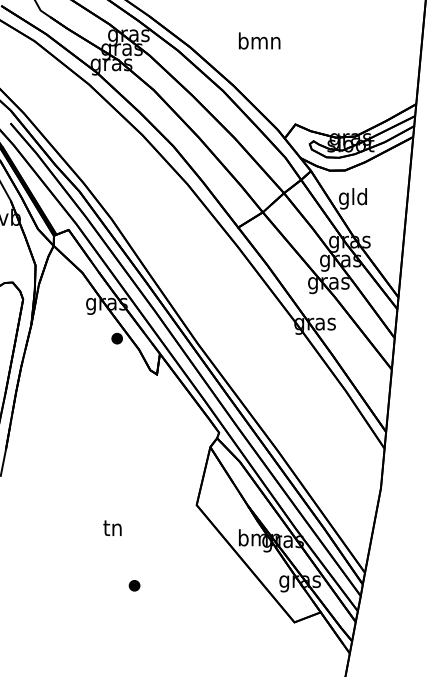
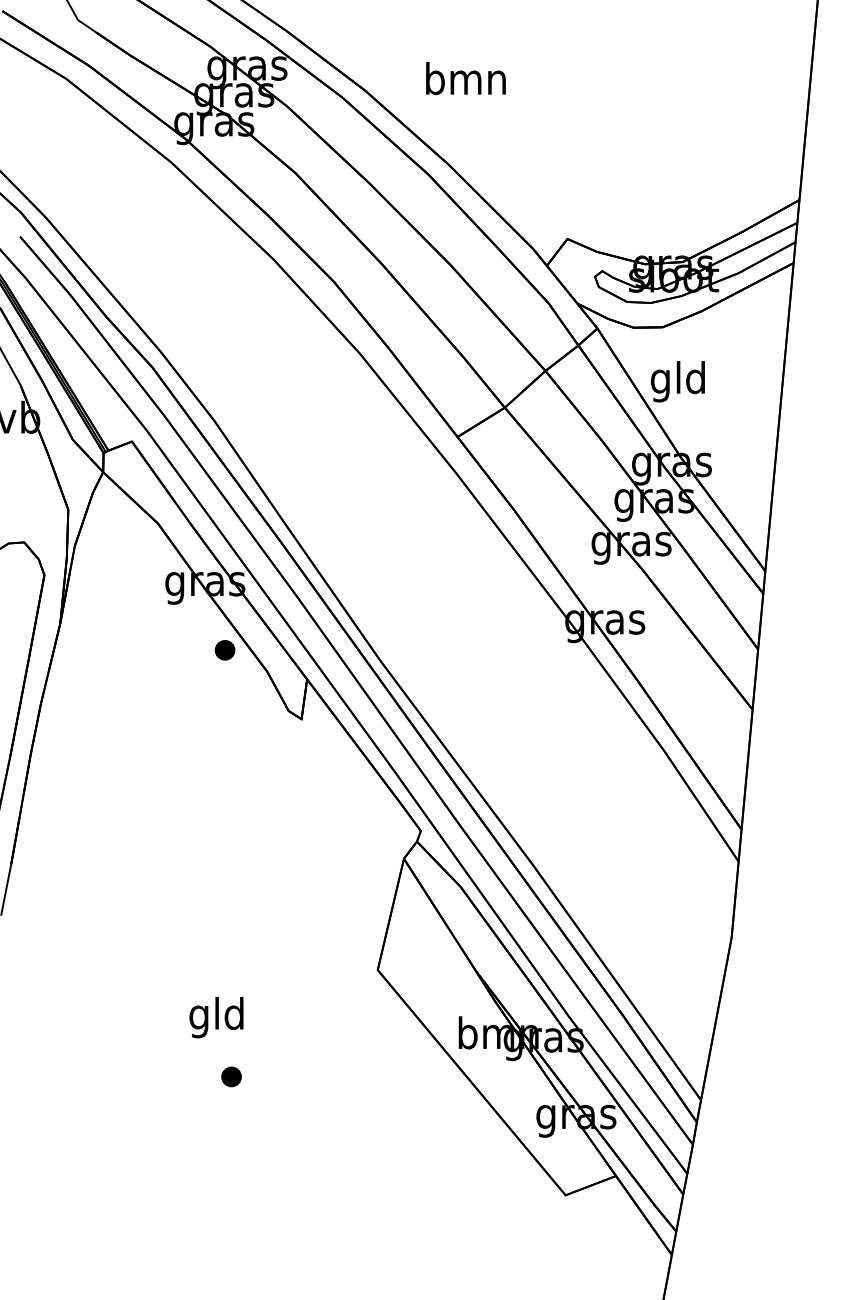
text: (259, 40) -> (465, 77), moved
text: (112, 529) -> (216, 1016), tn -> gld
part: (134, 585) -> (231, 1076), moved

